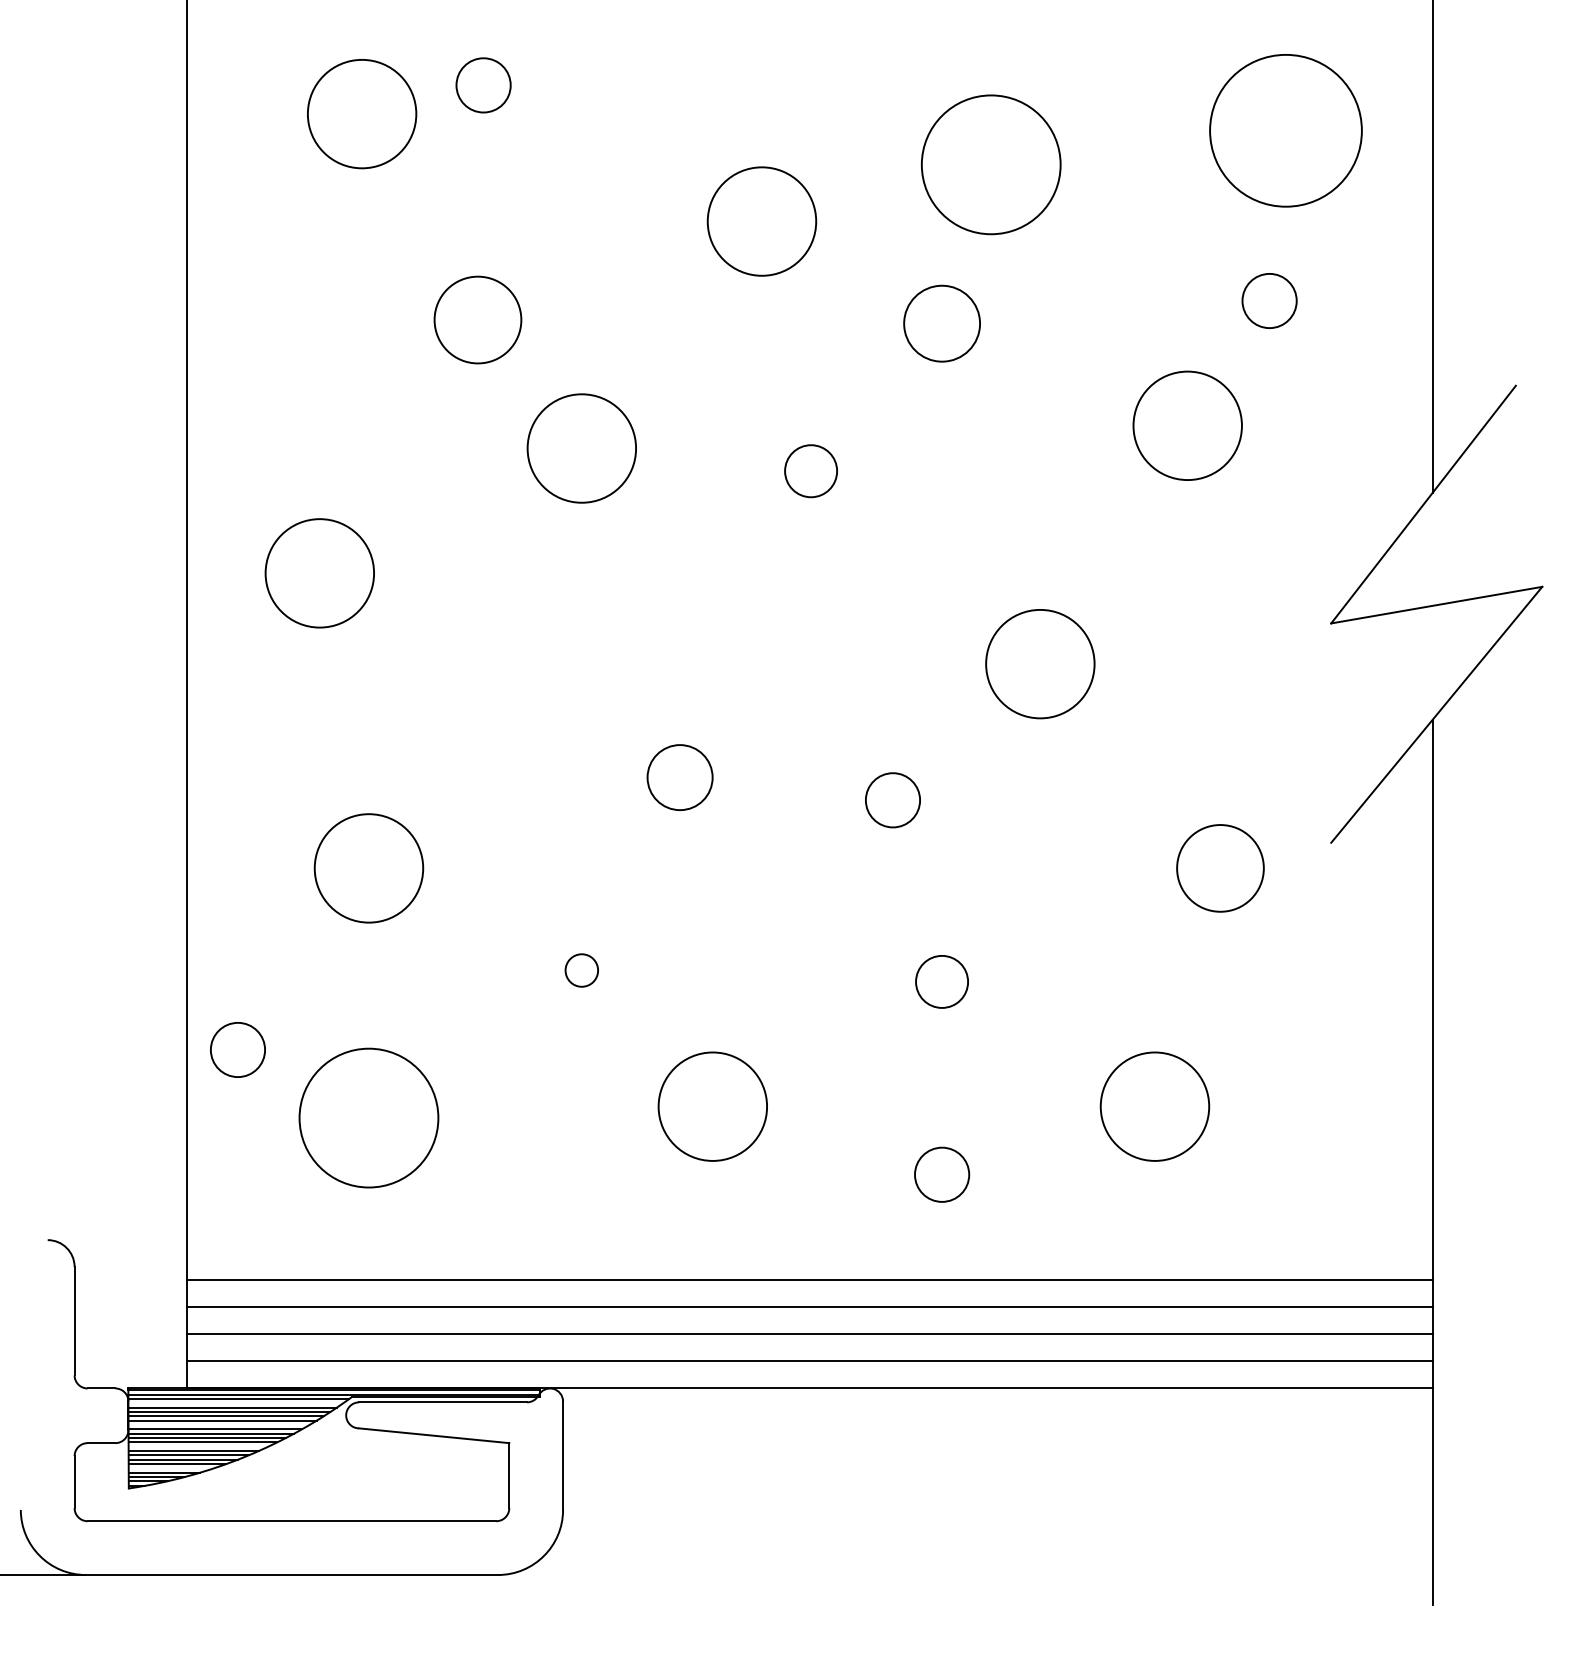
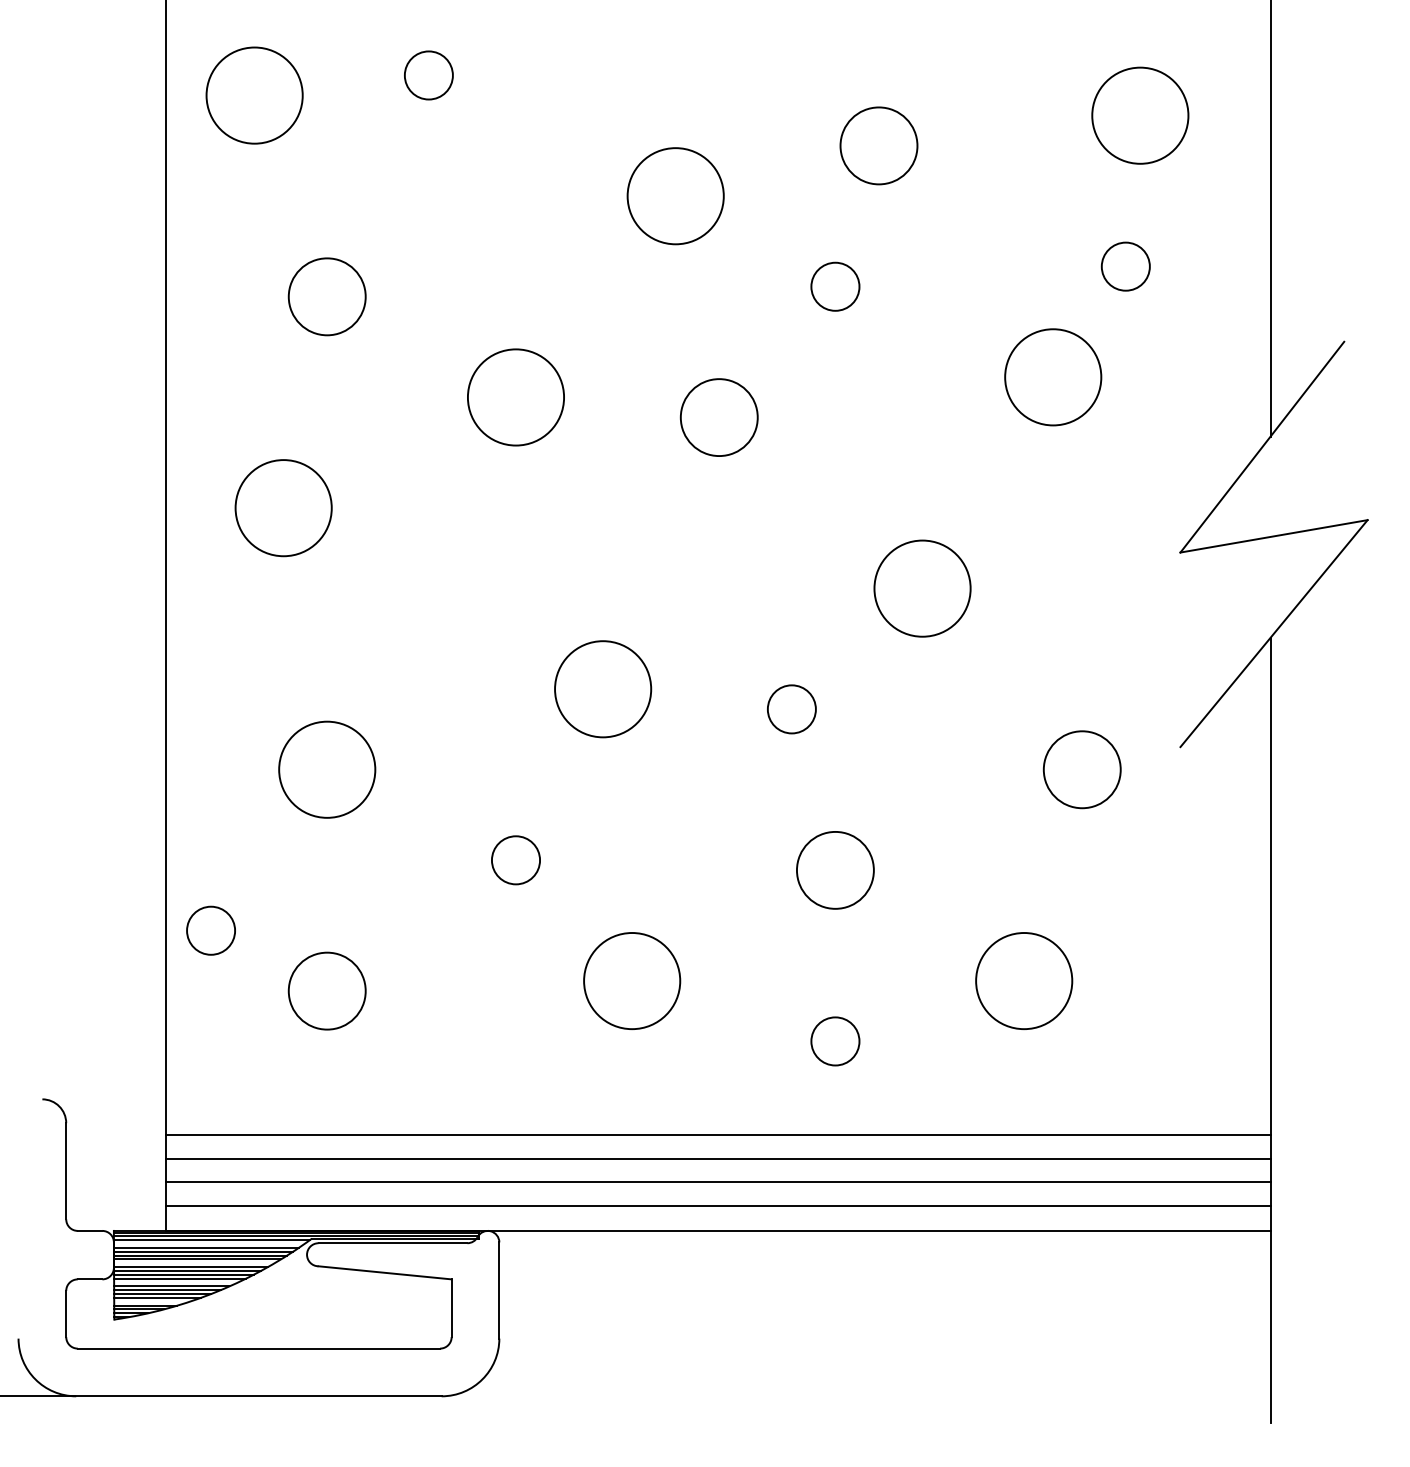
circle: (362, 114) -> (254, 95), moved
circle: (1285, 130) -> (1139, 115), size x0.71
circle: (990, 164) -> (878, 145), size x0.62
circle: (477, 319) -> (326, 296), moved
circle: (941, 323) -> (834, 286), size x0.71
circle: (810, 470) -> (718, 416), size x1.67
circle: (679, 777) -> (602, 689), size x1.67
circle: (581, 970) -> (515, 860), size x1.67
circle: (941, 981) -> (834, 870), size x1.67
circle: (368, 1117) -> (326, 990), size x0.62

